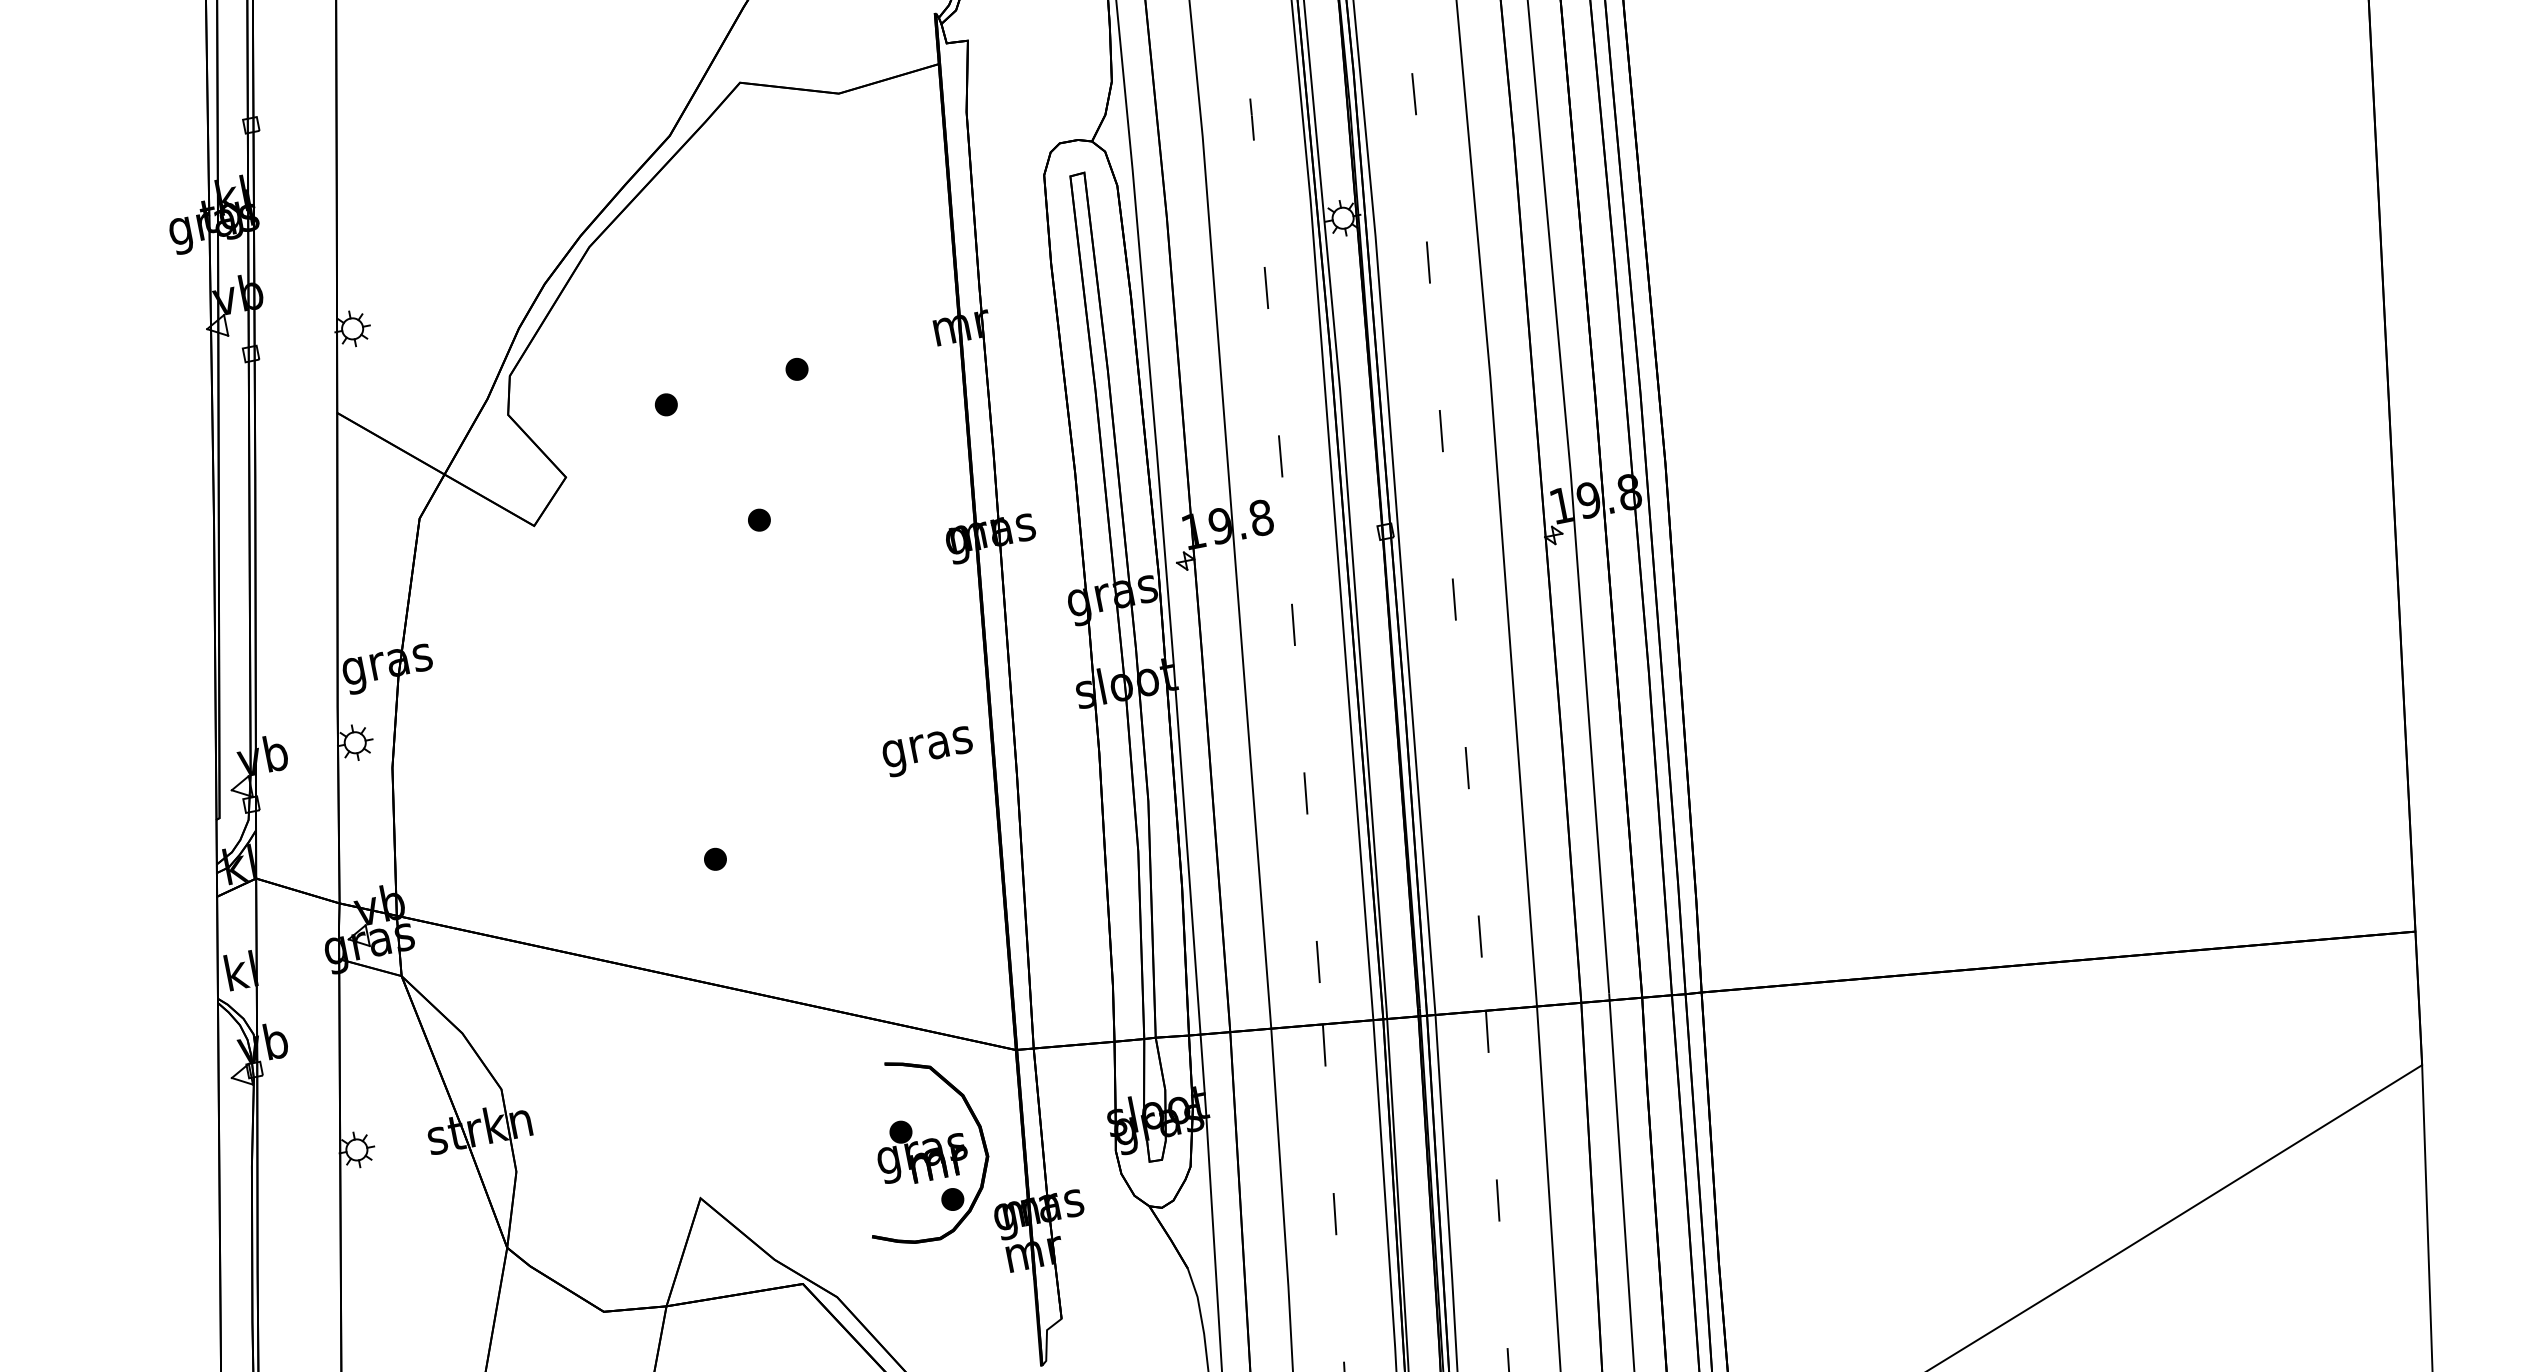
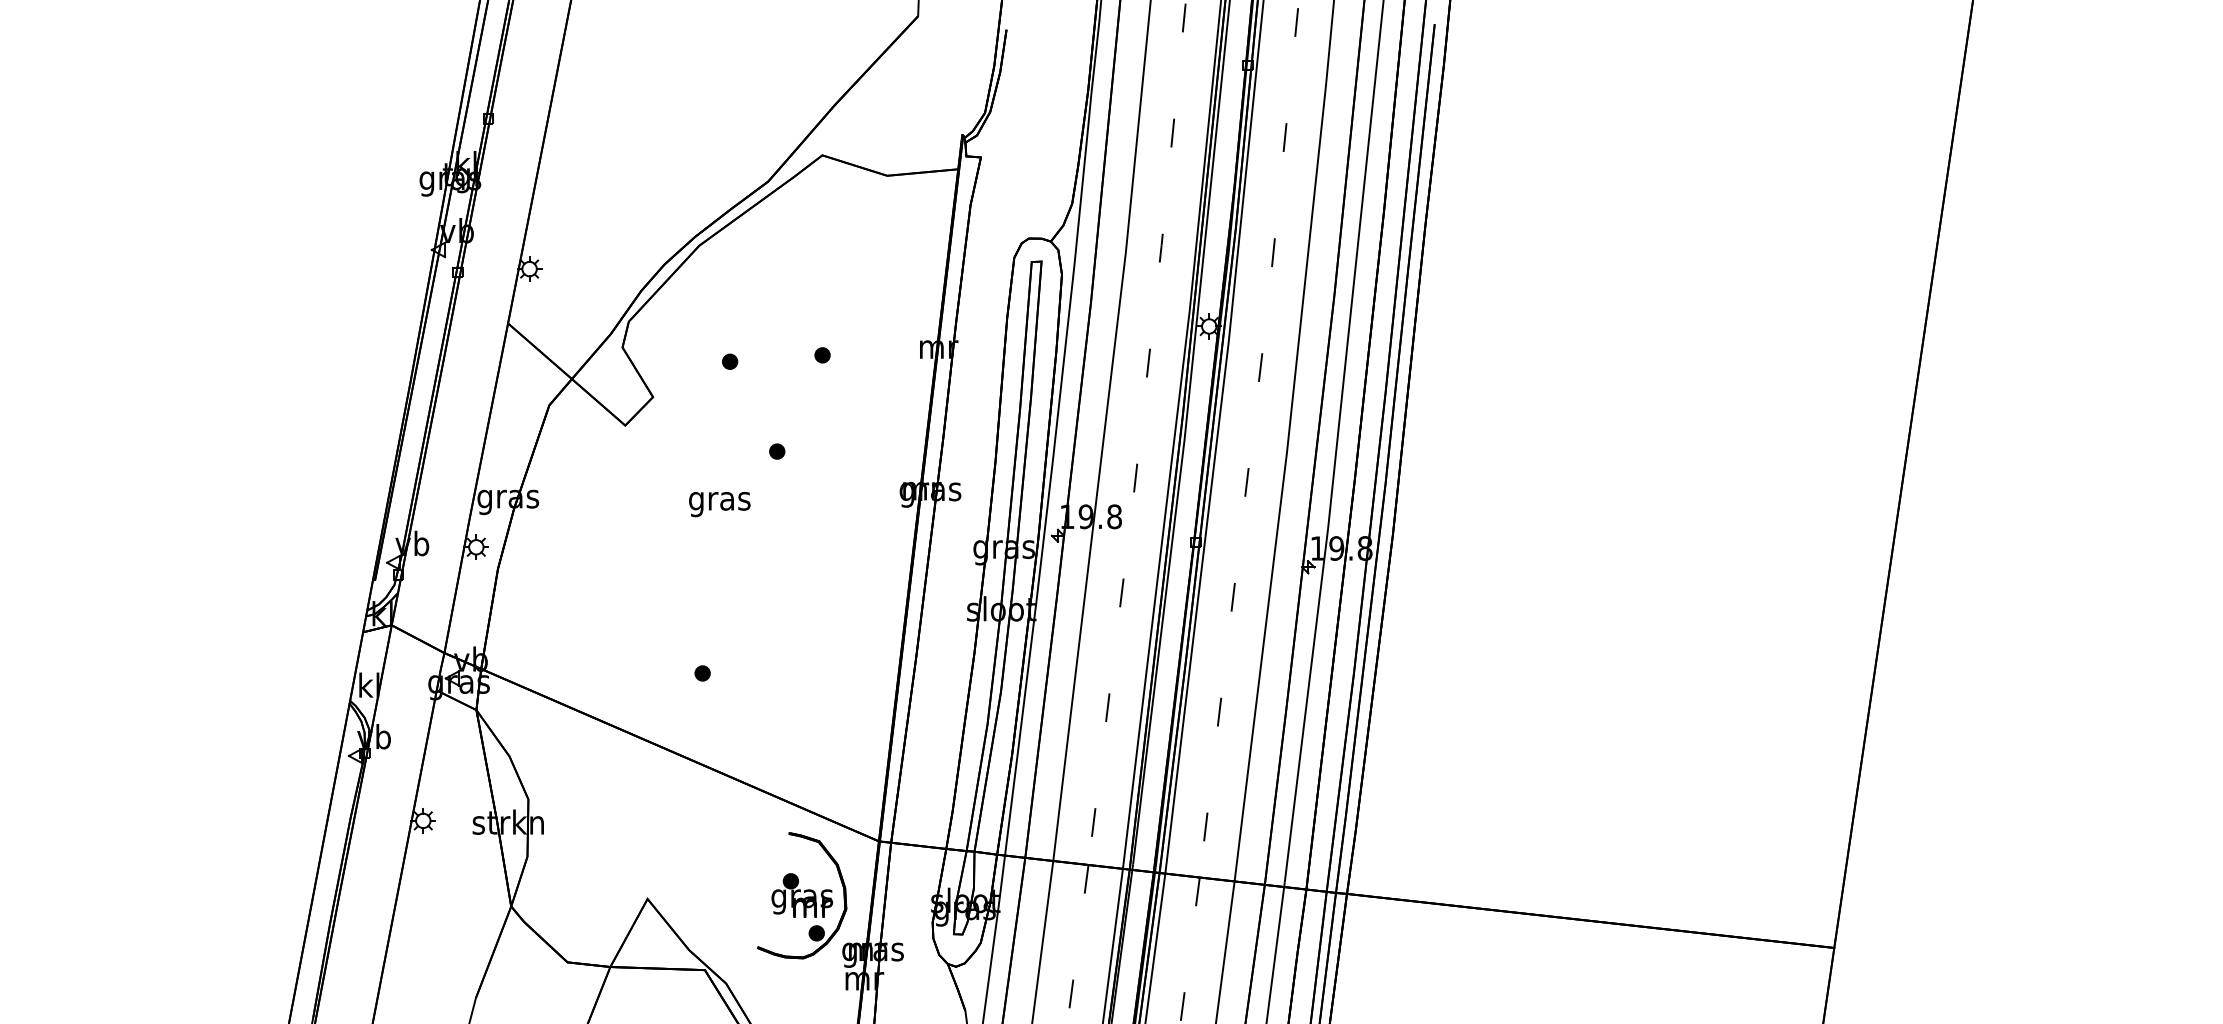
text: (927, 751) -> (719, 504), moved

